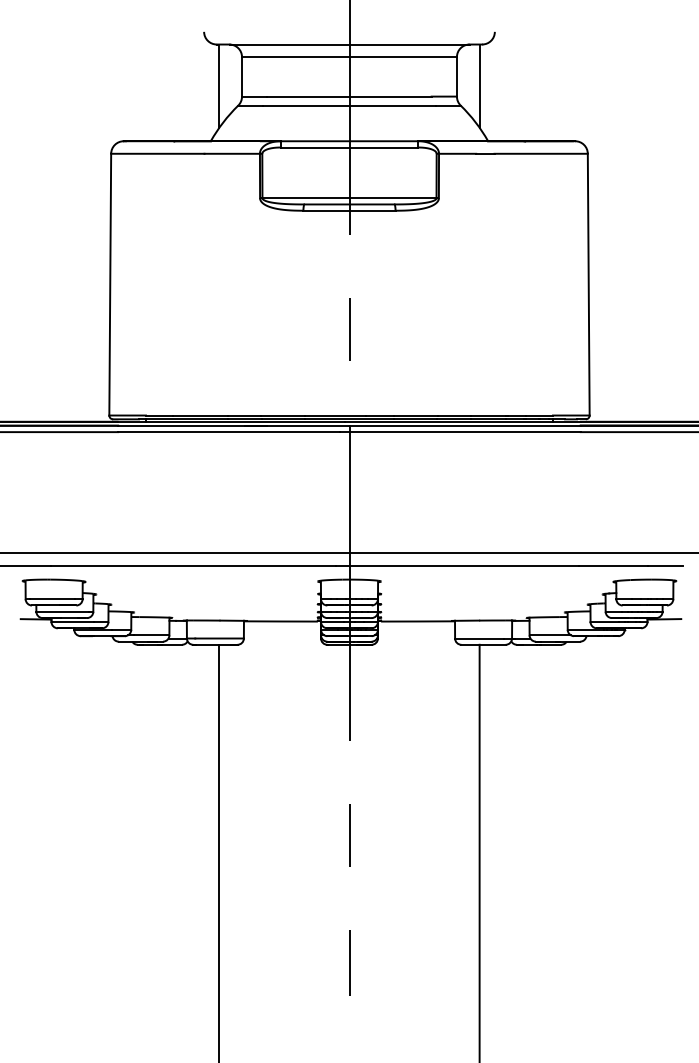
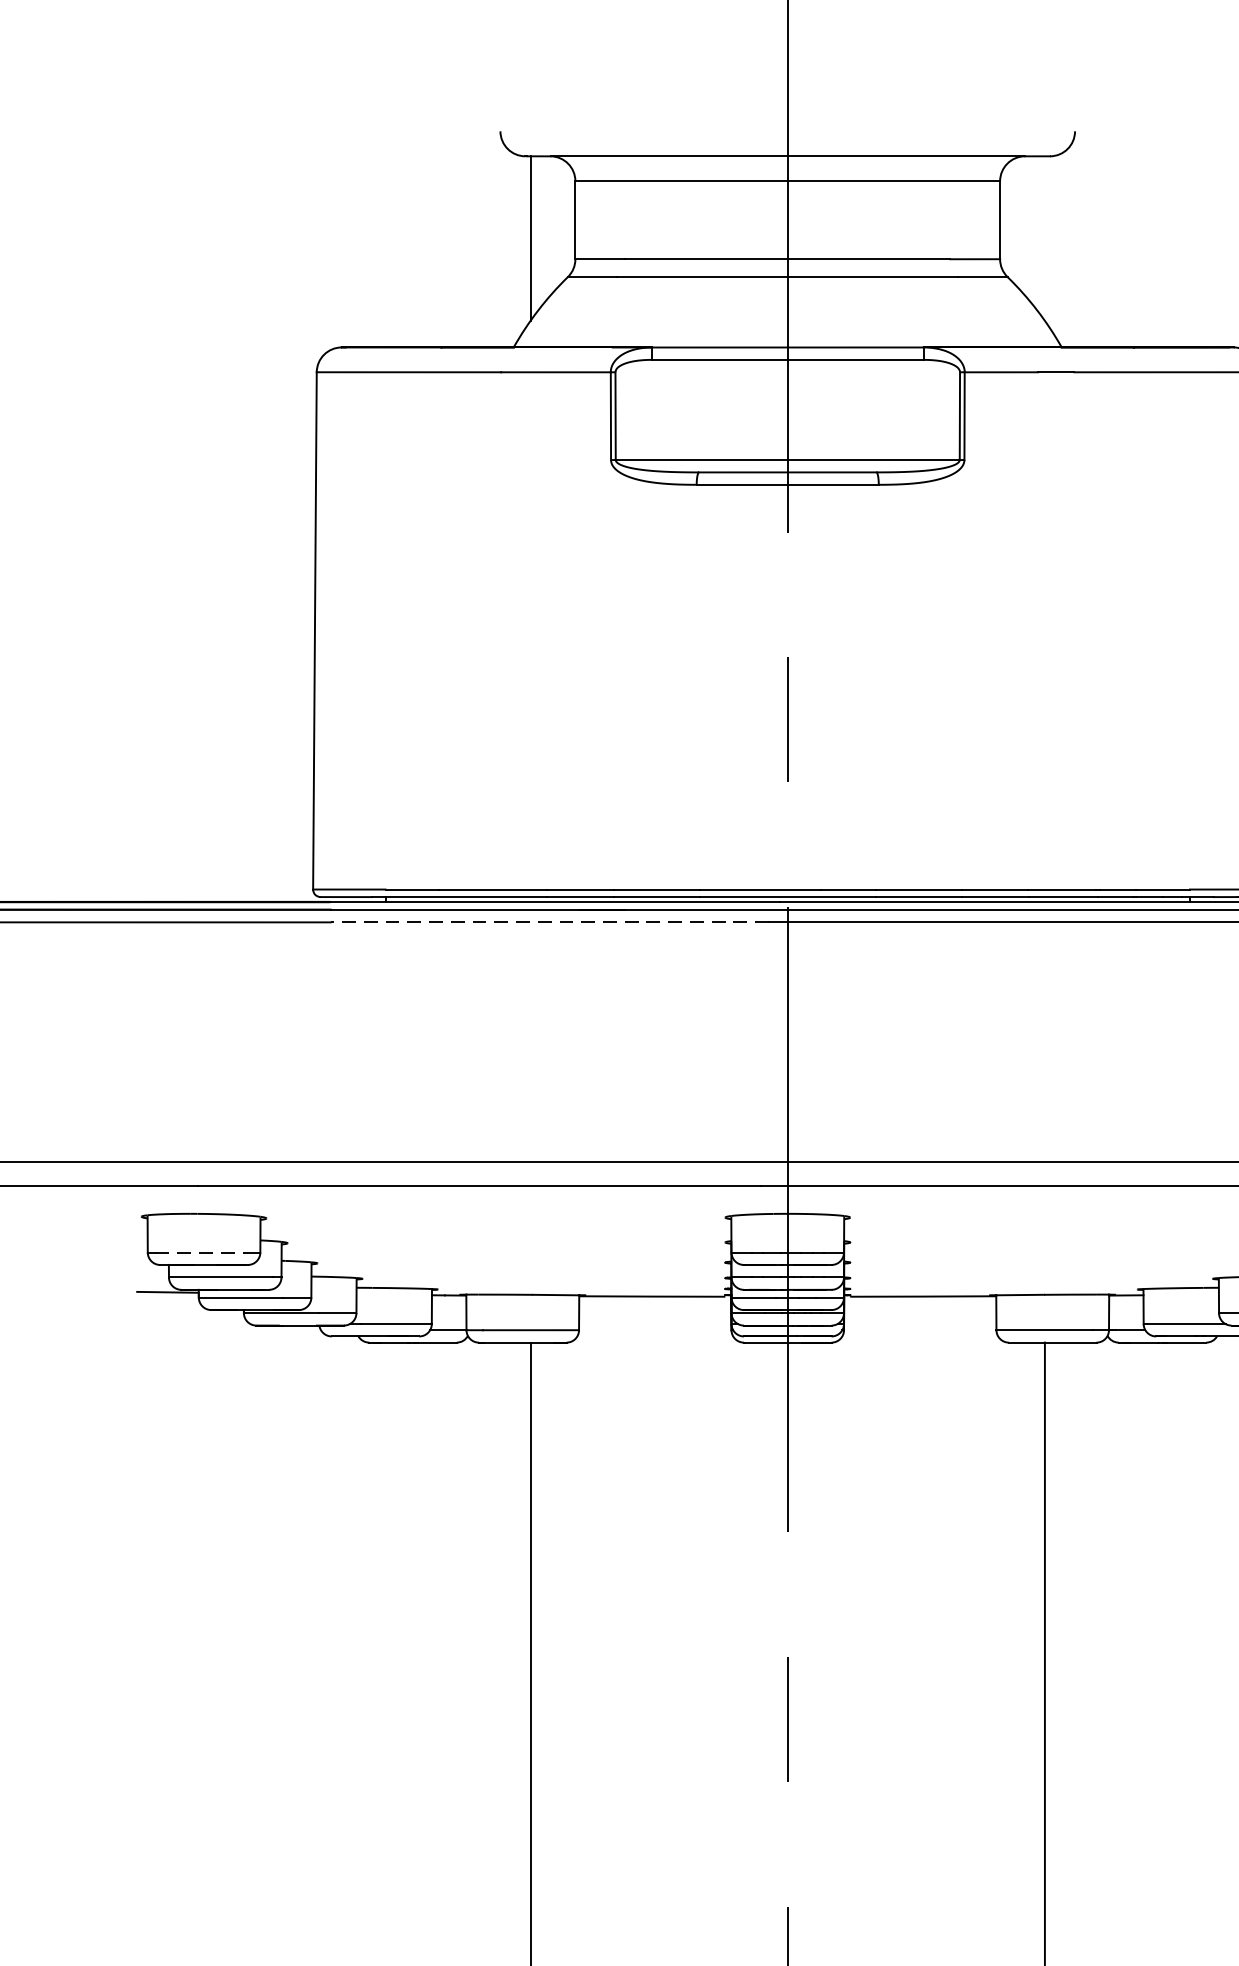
line: (479, 85) -> (1044, 237), removed
line: (229, 432) -> (550, 923), solid -> dashed
line: (52, 599) -> (200, 1253), solid -> dashed

